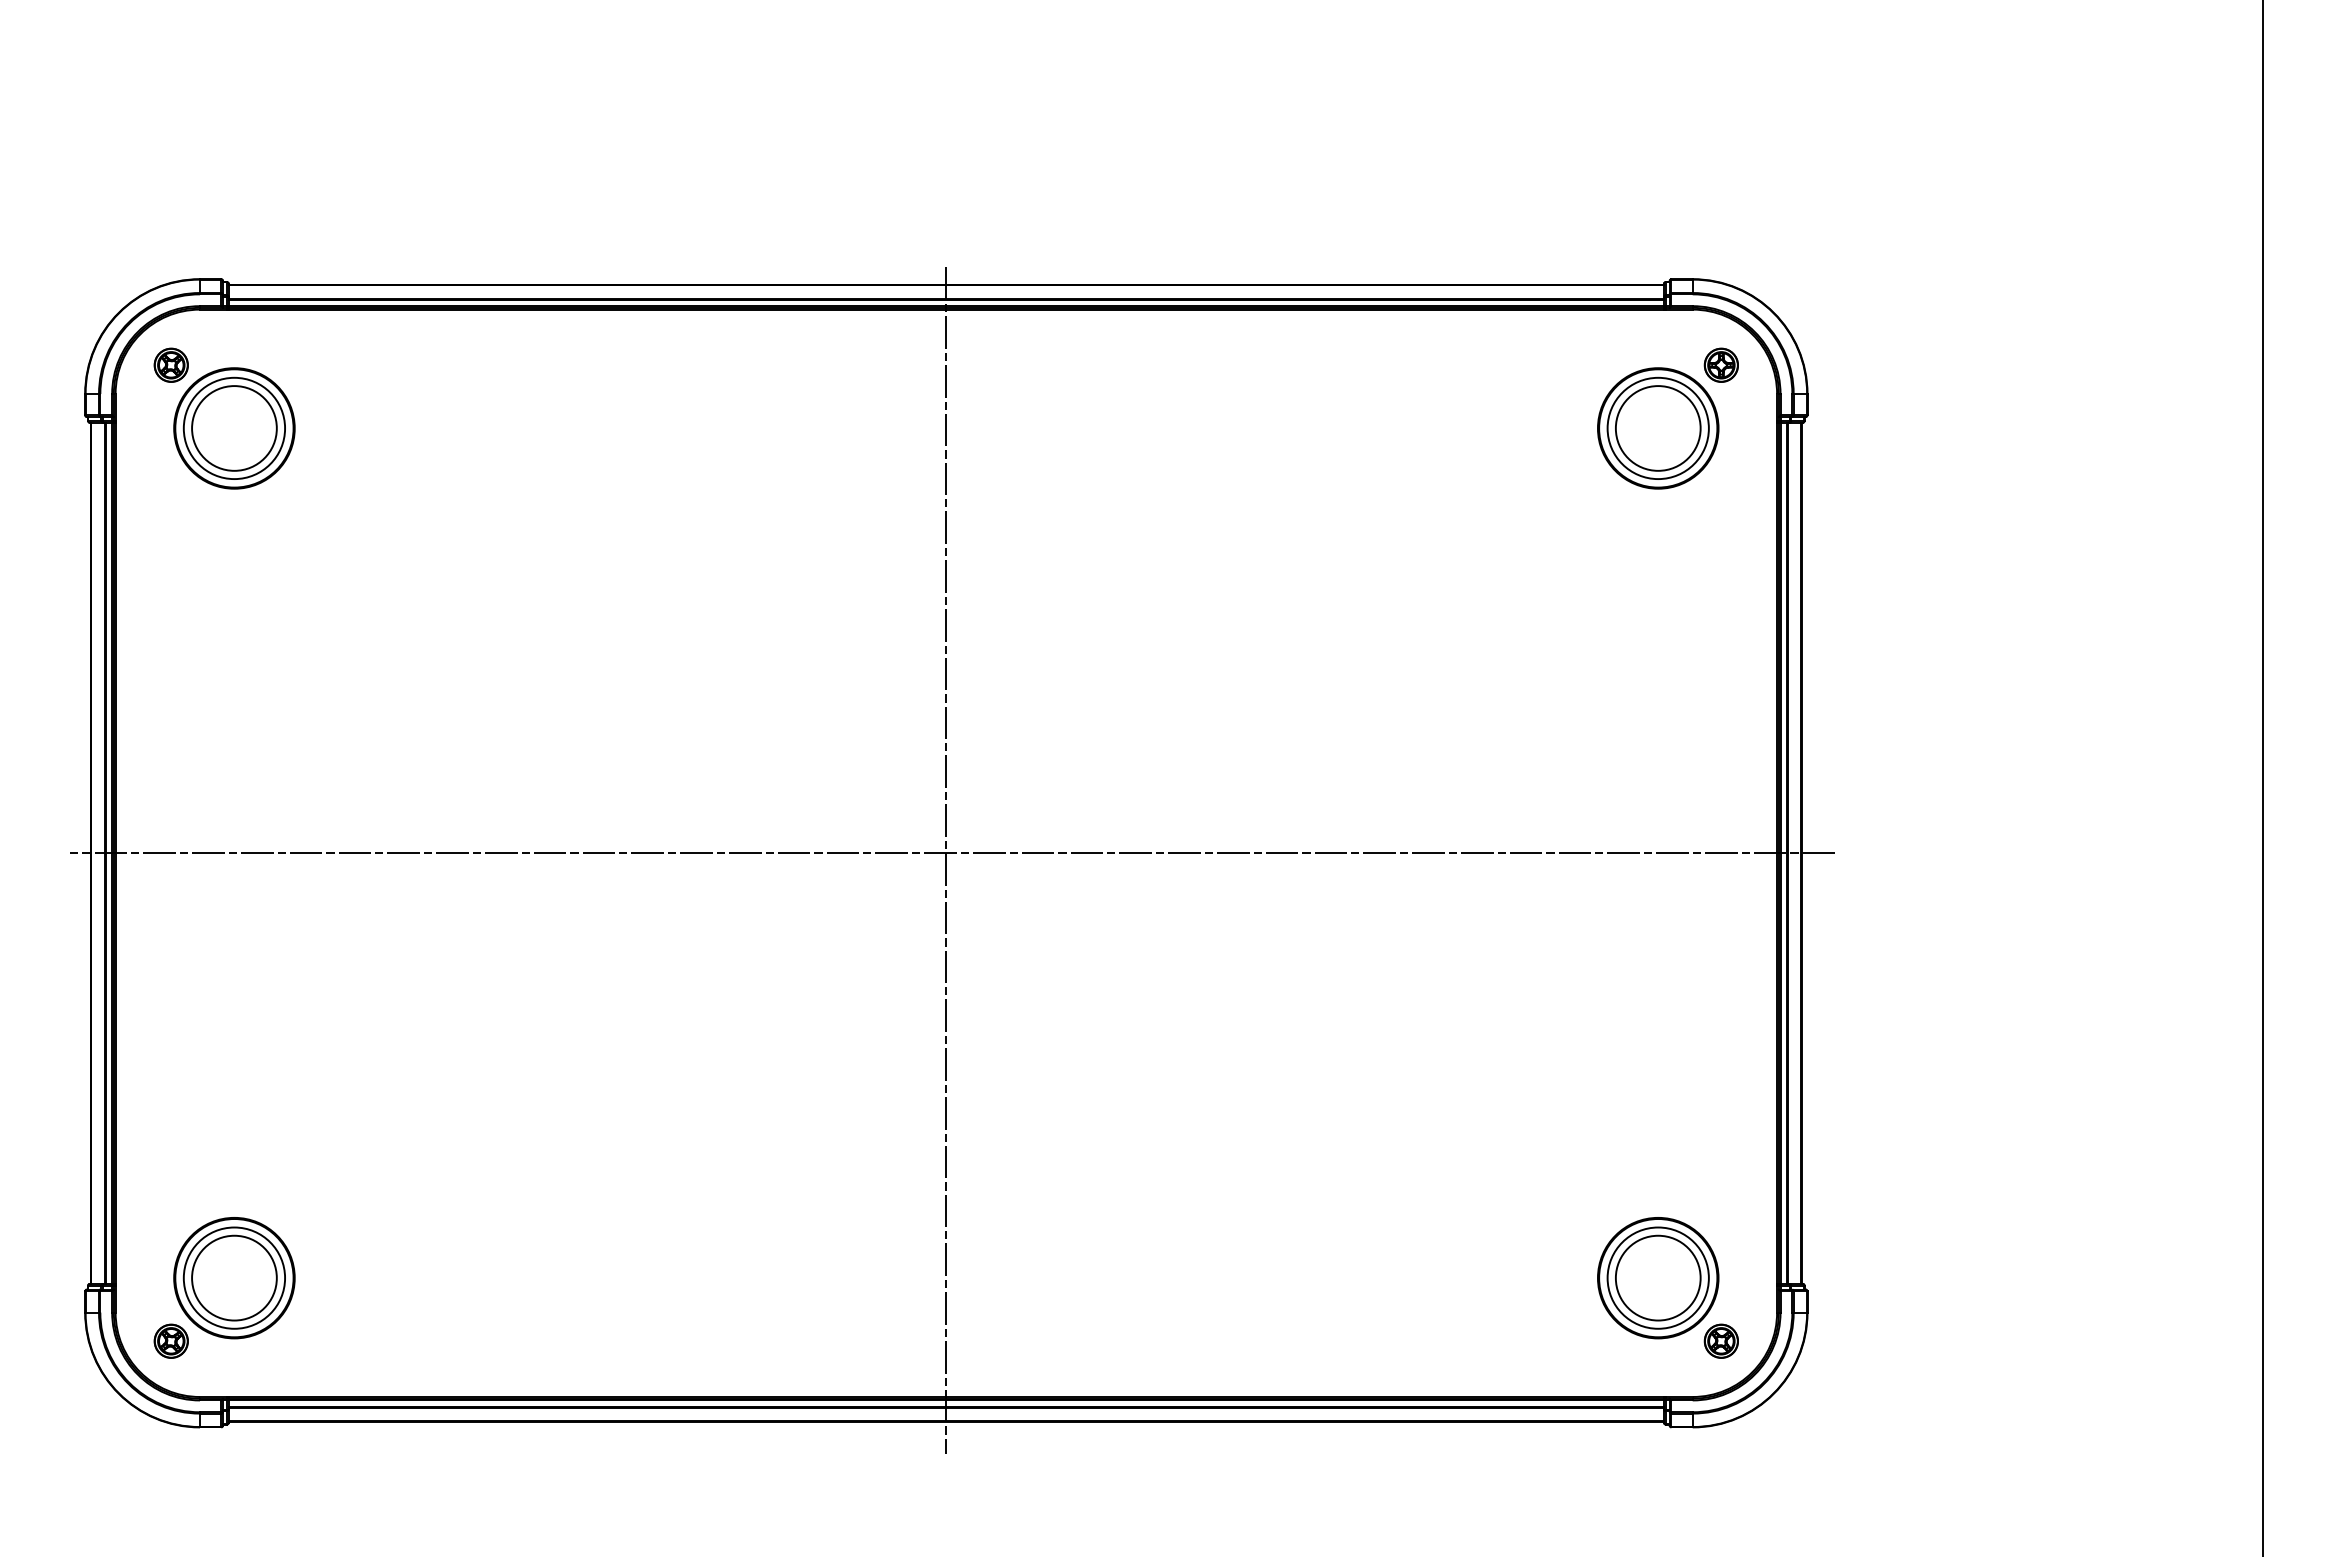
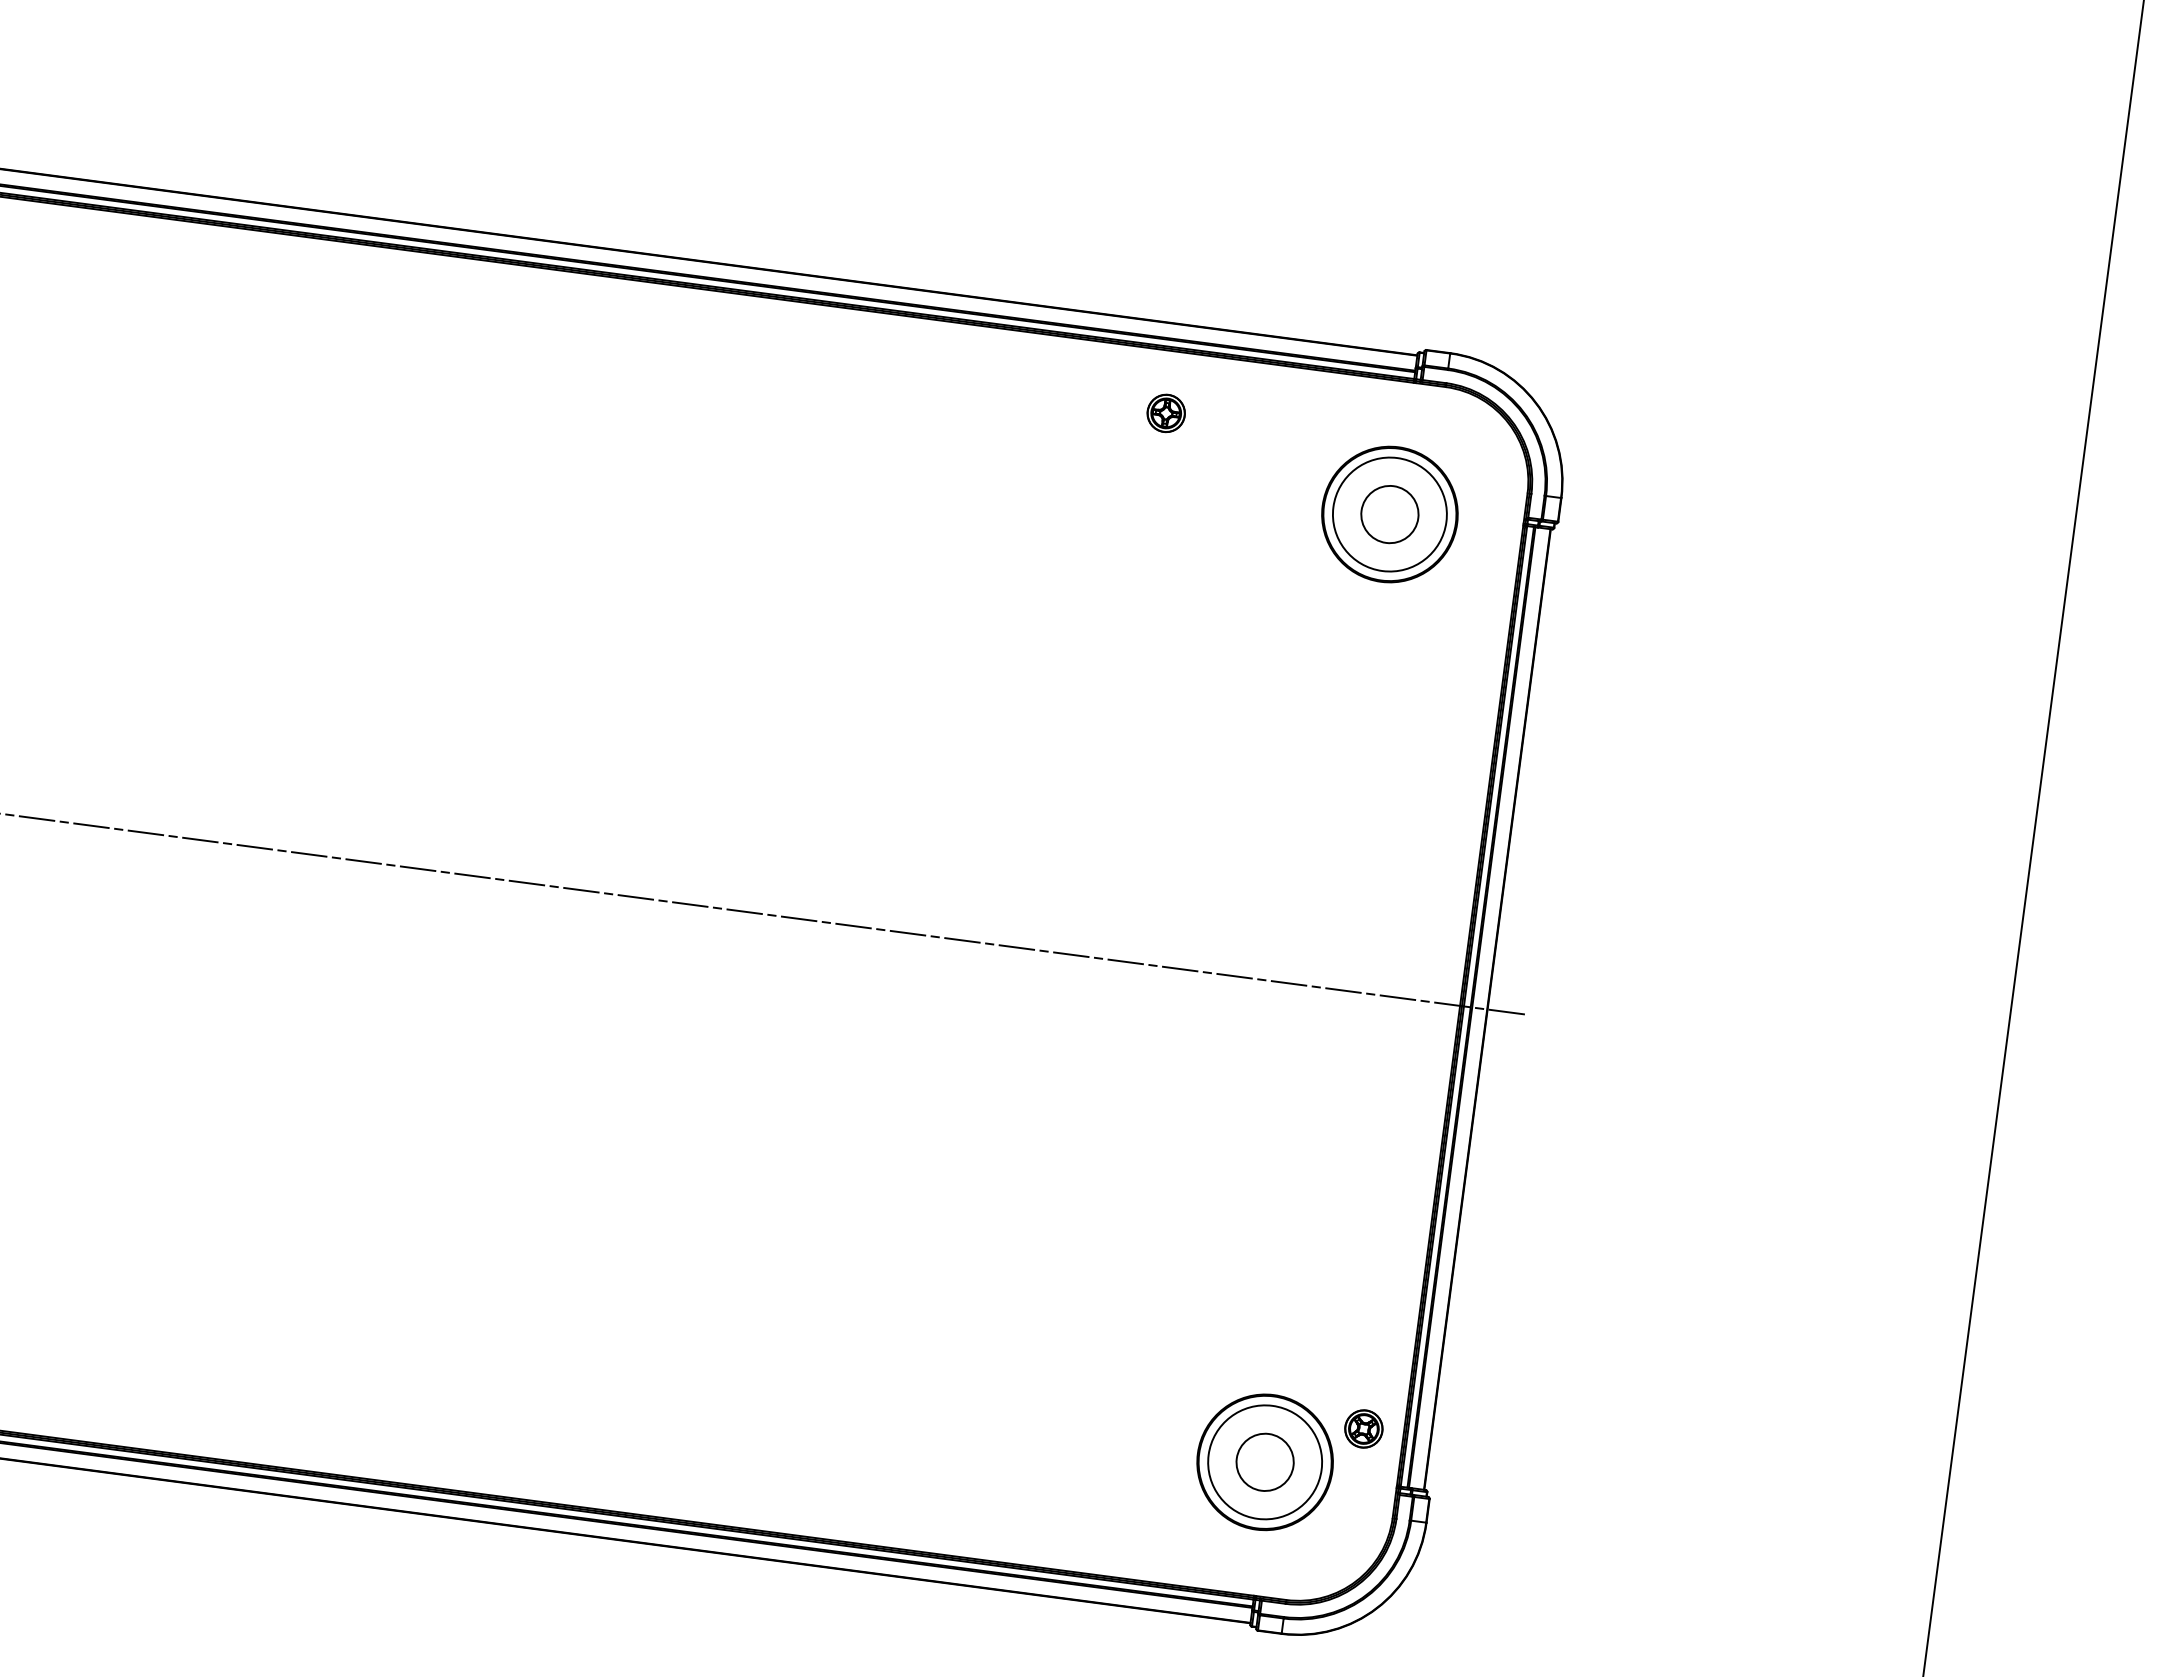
part: (1720, 364) -> (1165, 412), moved
circle: (1657, 428) -> (1389, 514), size x0.6
line: (946, 860) -> (532, 891), removed
circle: (1657, 1277) -> (1264, 1461), size x0.6
part: (1720, 1340) -> (1363, 1427), moved

